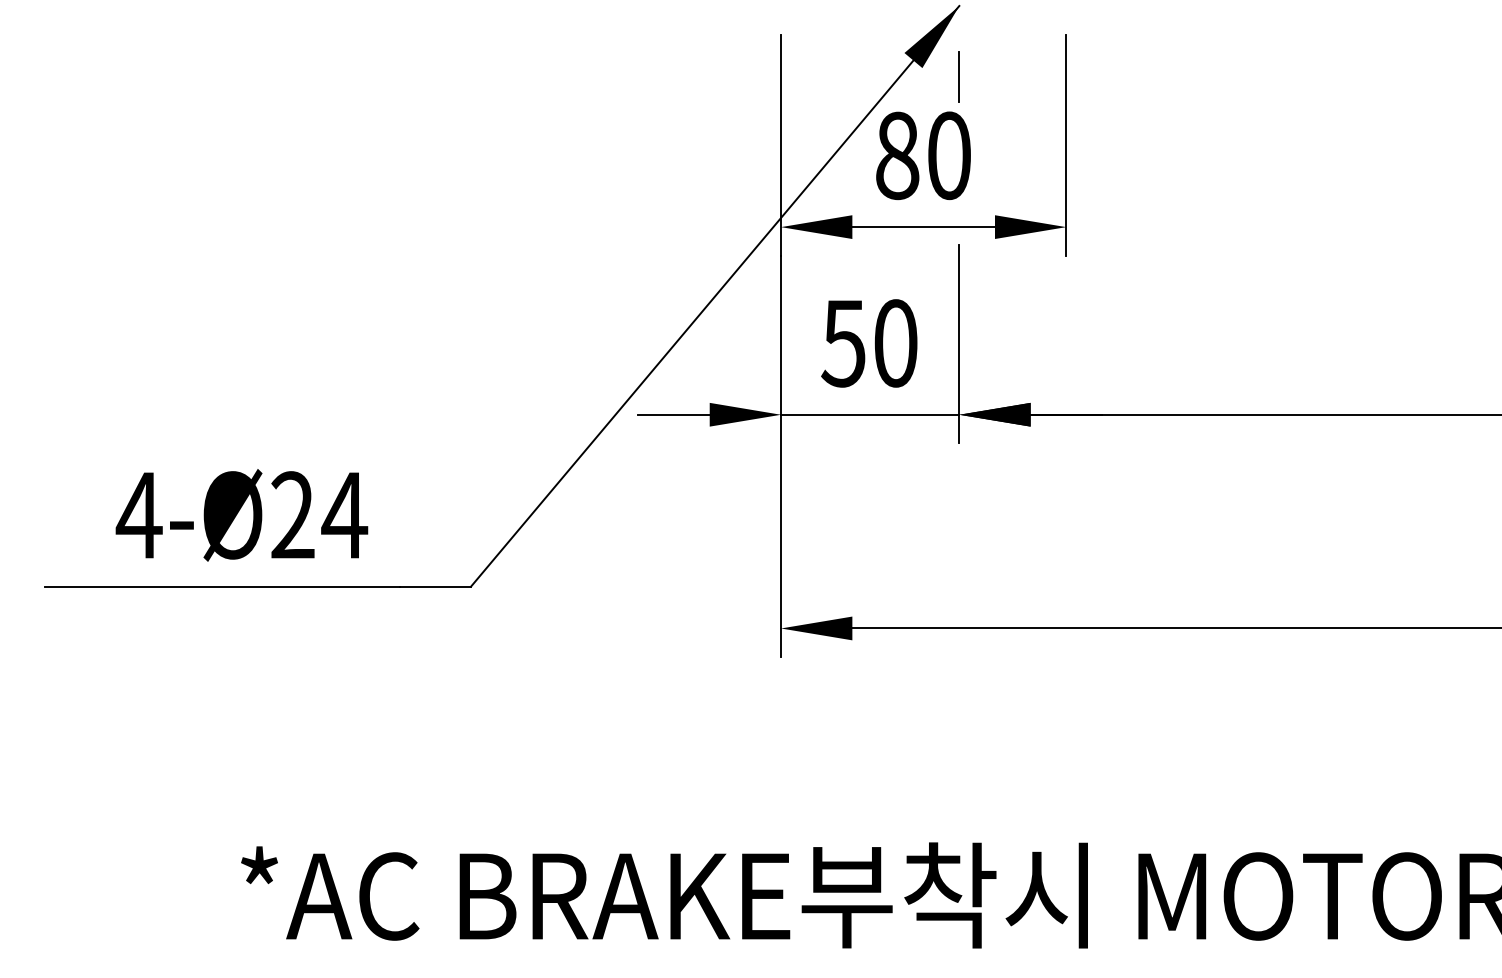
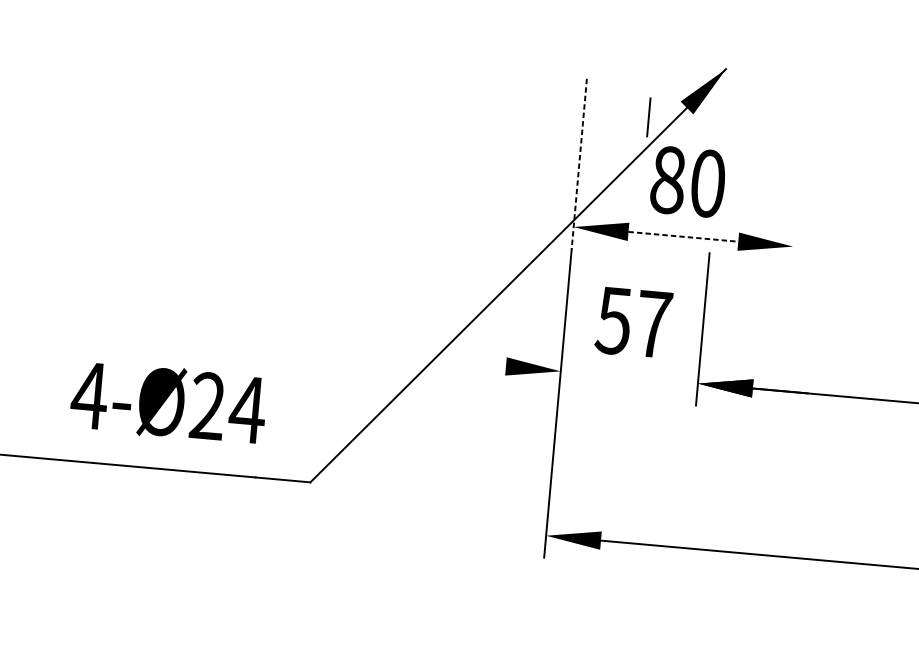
line: (958, 76) -> (648, 116), moved
line: (1066, 144) -> (798, 183), removed
line: (781, 145) -> (579, 164), solid -> dashed
line: (924, 227) -> (684, 237), solid -> dashed
text: (895, 343) -> (653, 324), 50 -> 57
line: (673, 414) -> (478, 363), removed
line: (870, 414) -> (629, 377), removed
text: (241, 515) -> (168, 402), moved

